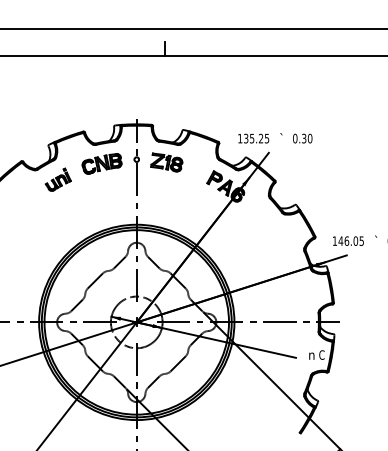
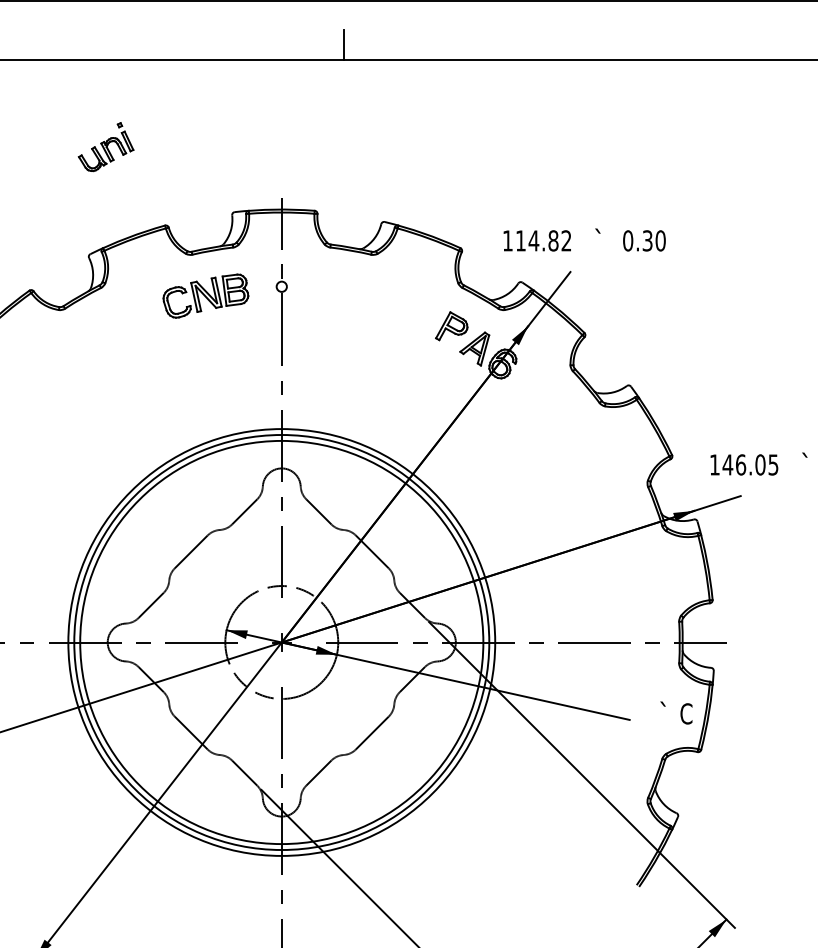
text: (256, 138) -> (543, 240), 135.25 -> 114.82
part: (166, 162) -> (346, 293), removed
part: (57, 179) -> (104, 146), moved
text: (311, 354) -> (663, 712), n -> `

